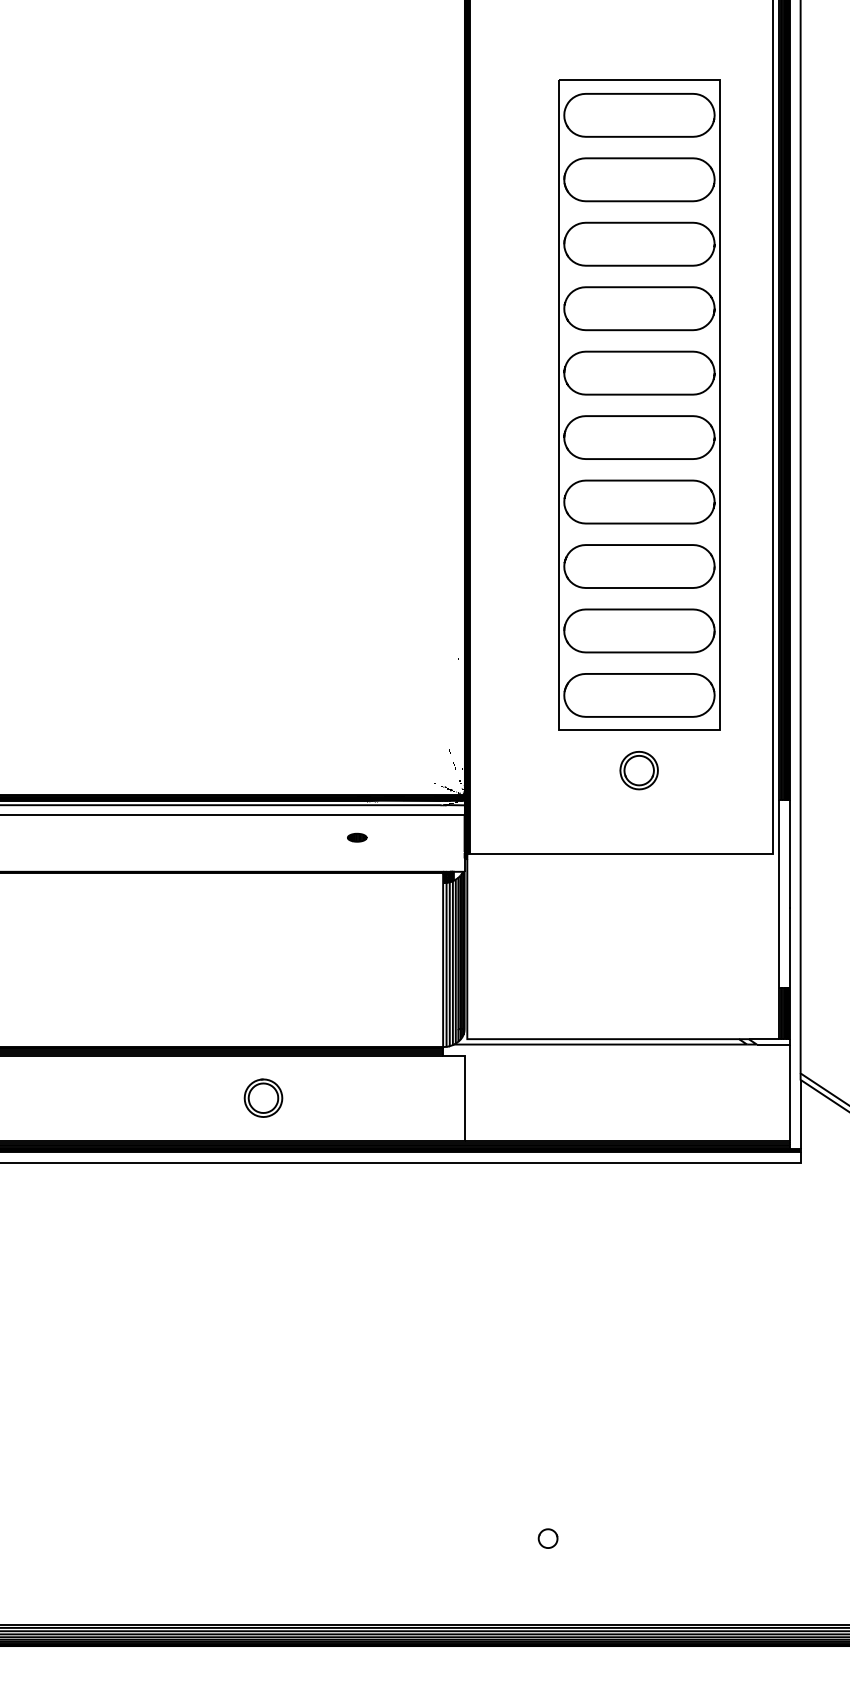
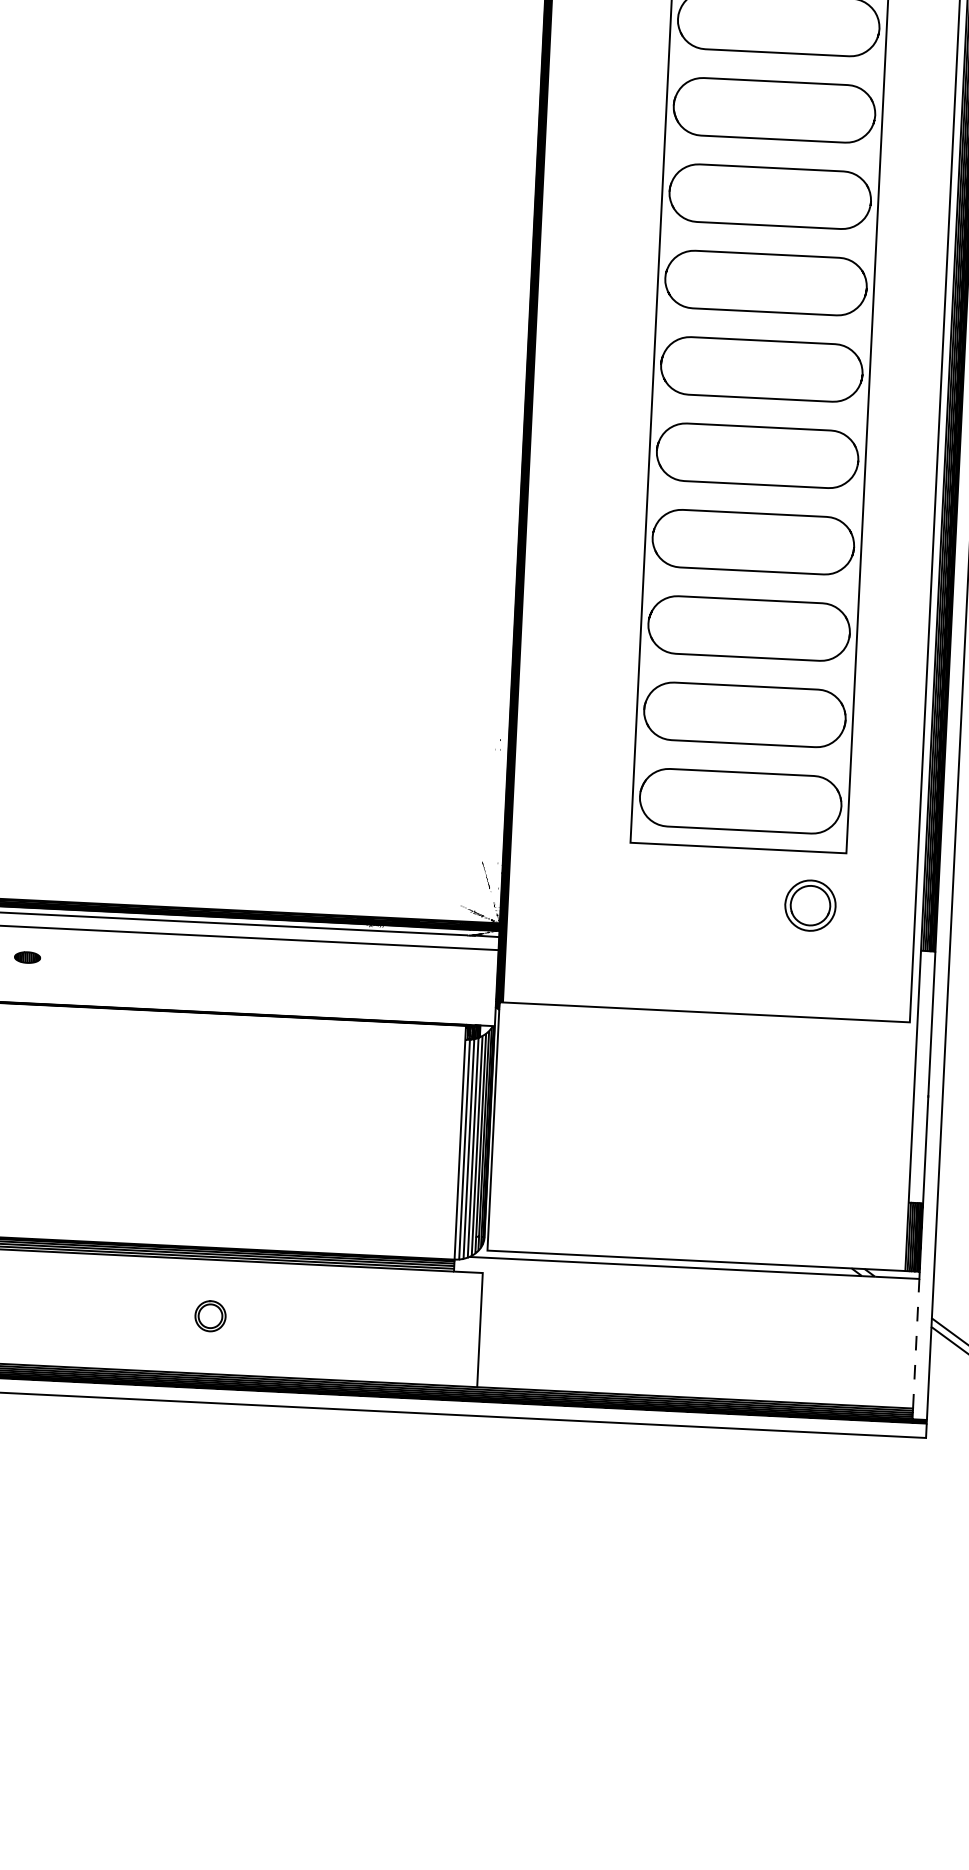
part: (638, 770) -> (809, 905), moved
part: (357, 837) -> (27, 957), moved
line: (789, 1092) -> (915, 1343), solid -> dashed
part: (263, 1097) -> (210, 1315), size x0.6

